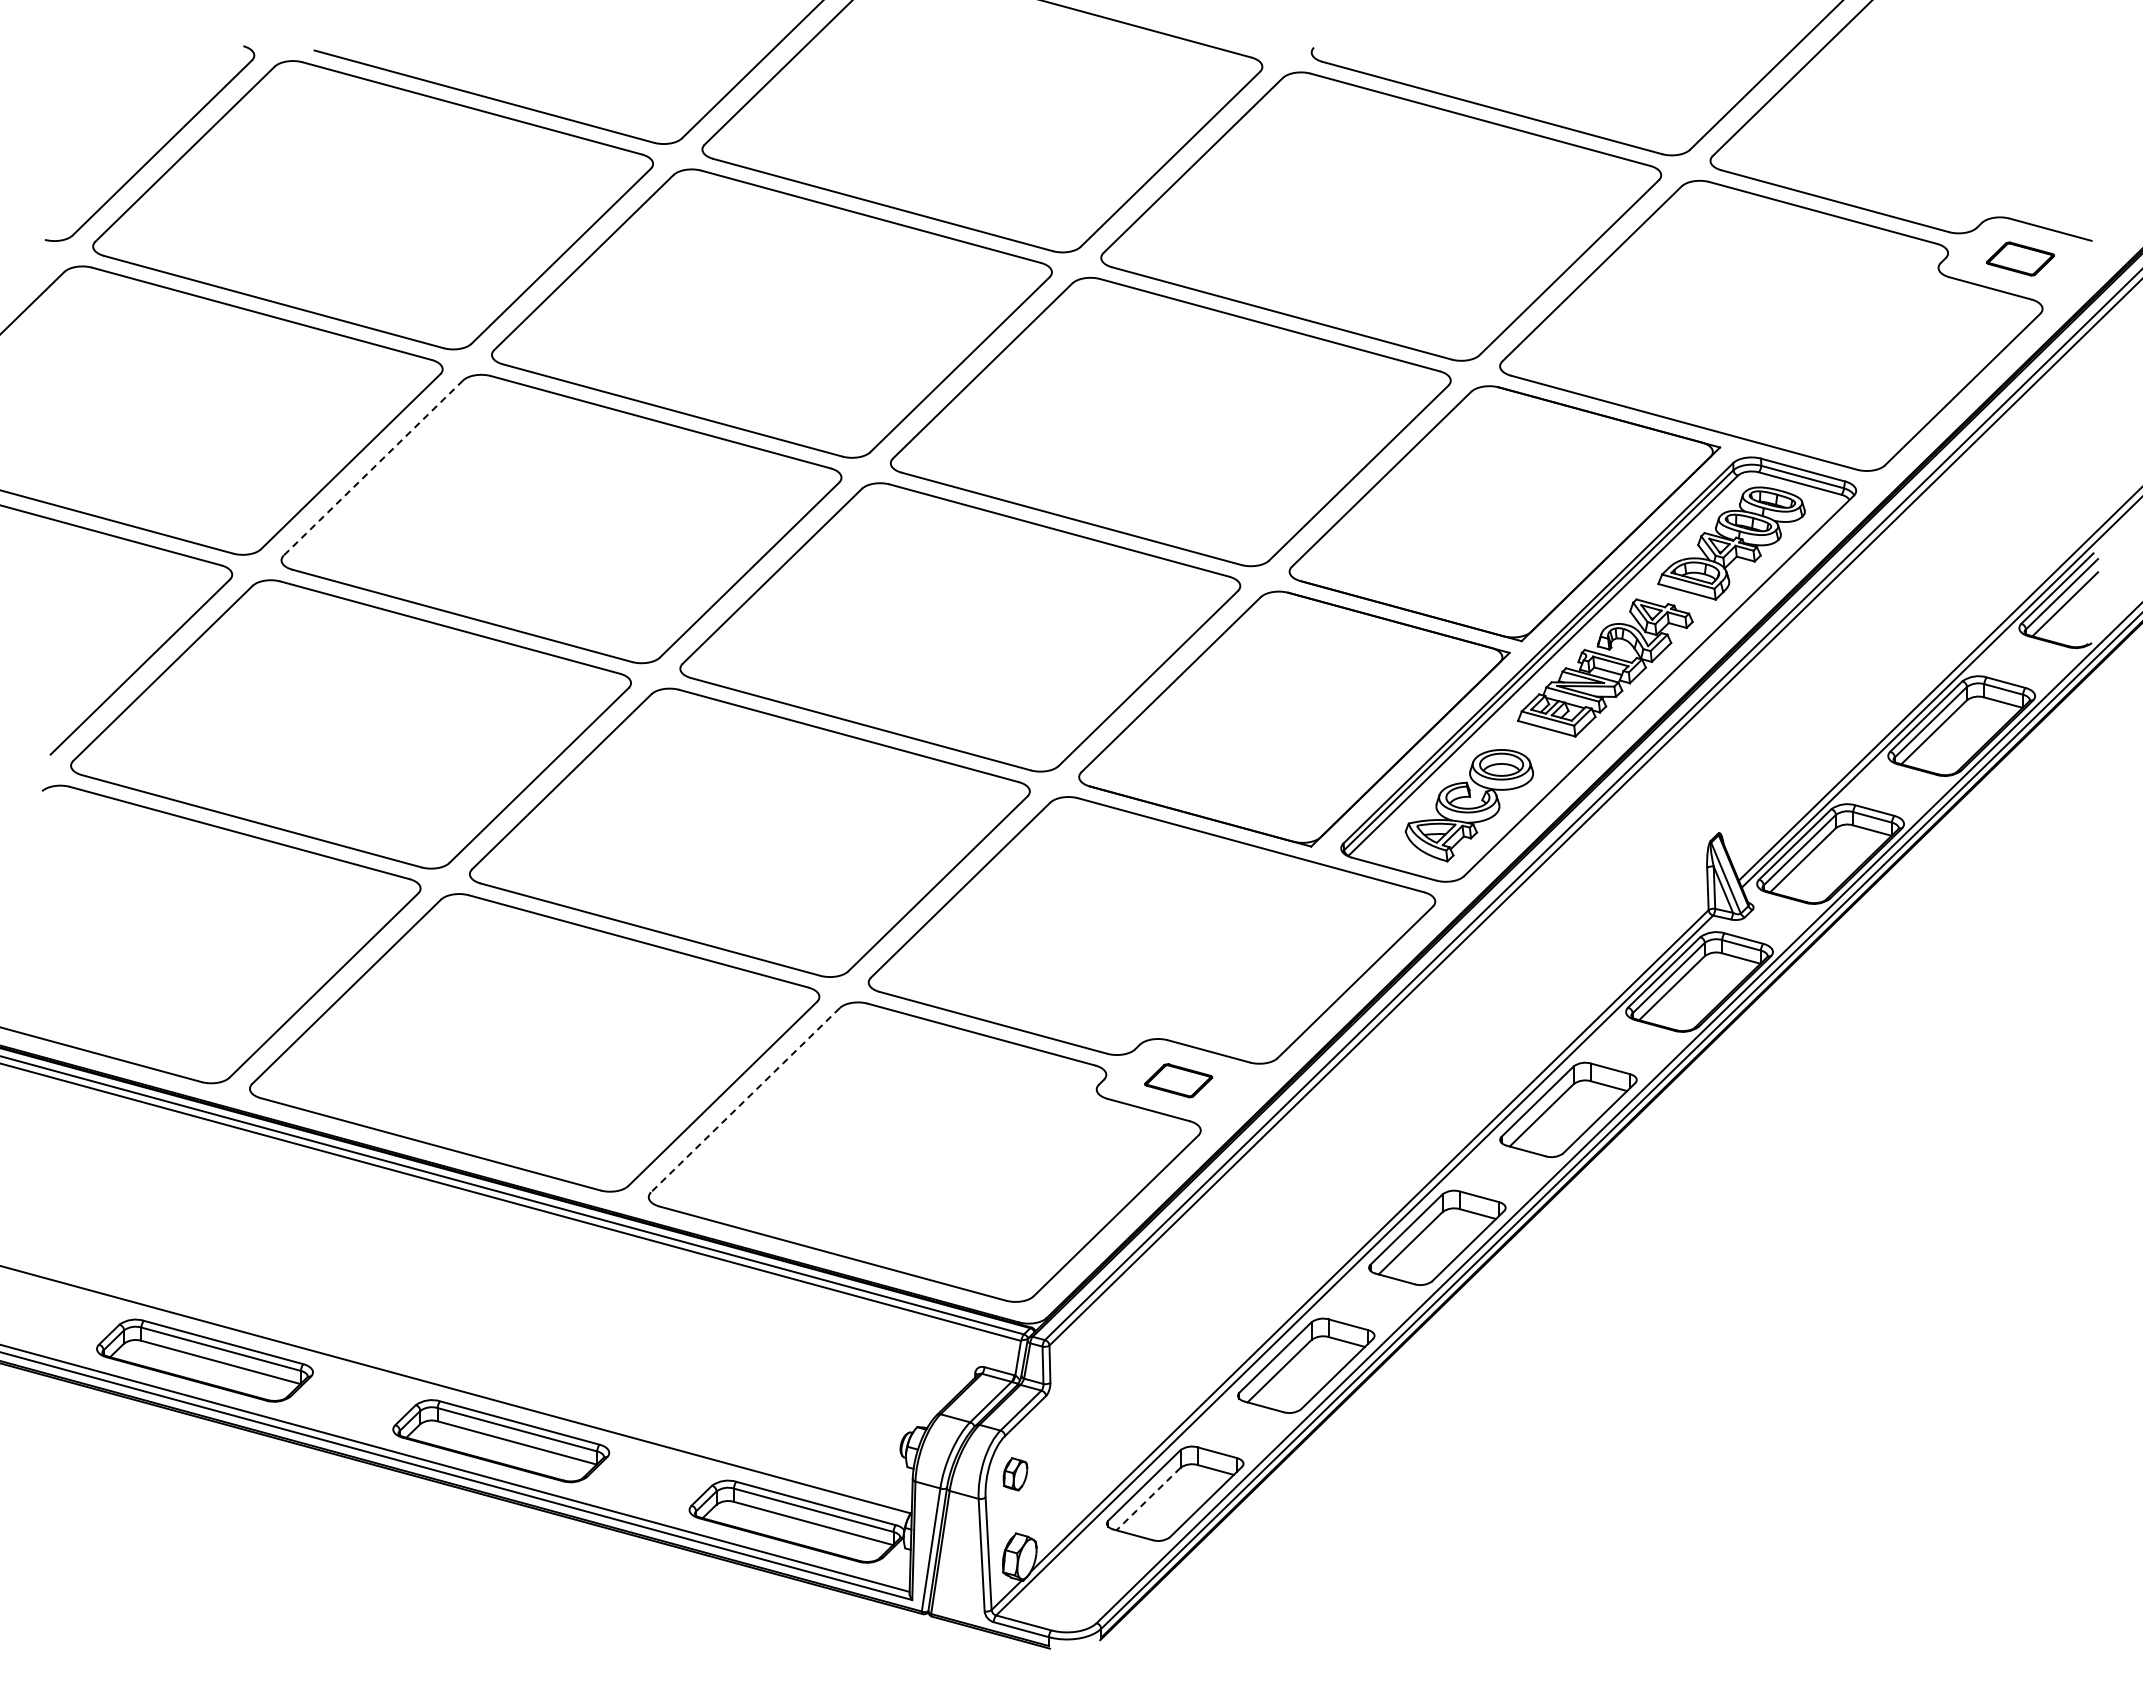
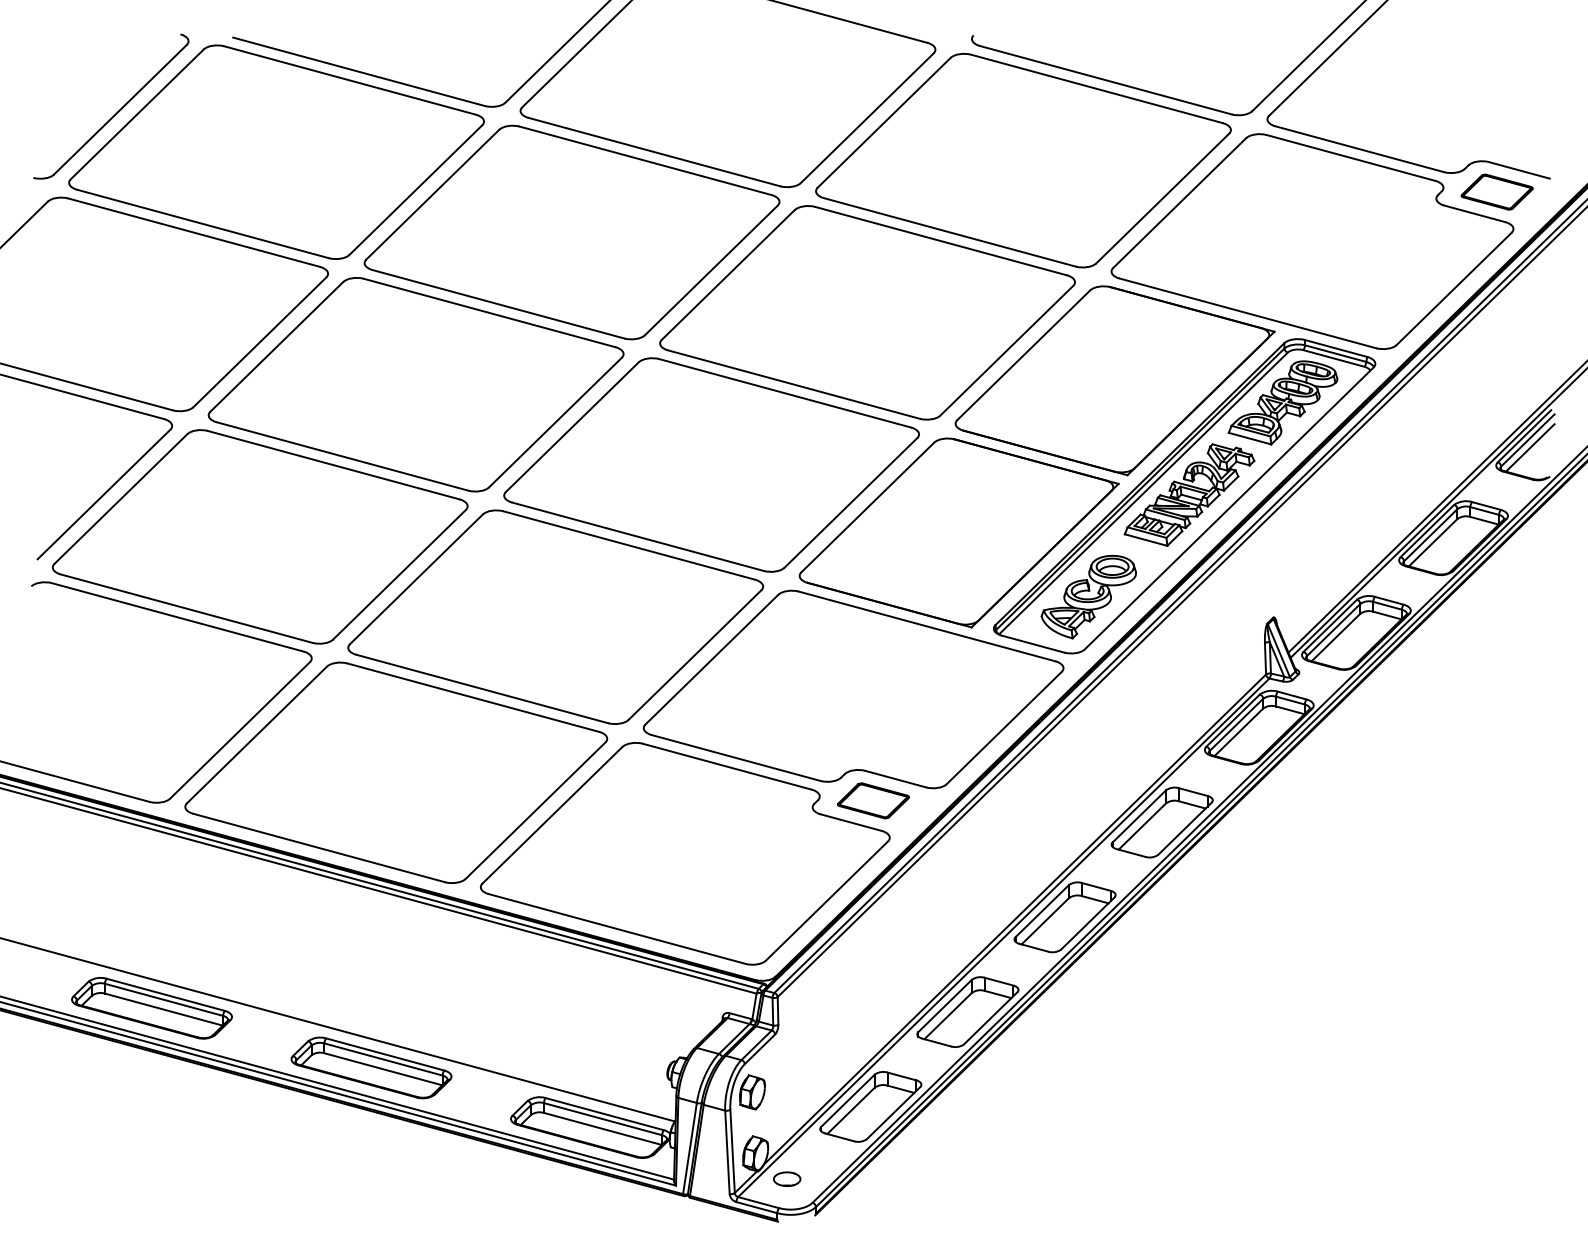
part: (2020, 258) -> (1497, 191), size x1.43
line: (373, 468) -> (276, 347), dashed -> solid
part: (1178, 1080) -> (873, 800), size x1.43
line: (745, 1100) -> (552, 815), dashed -> solid
part: (1015, 1474) -> (752, 1092), size x1.43
line: (1148, 1499) -> (851, 1111), dashed -> solid
part: (1062, 1591) -> (787, 1179), added

